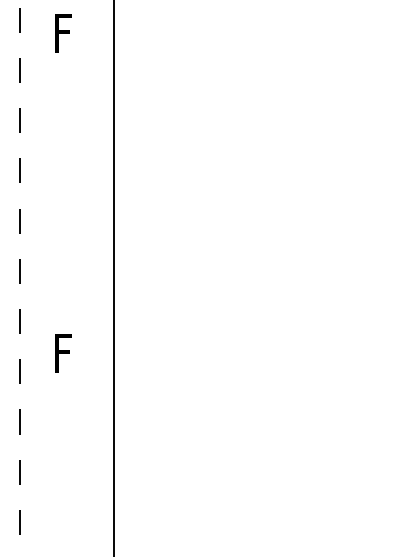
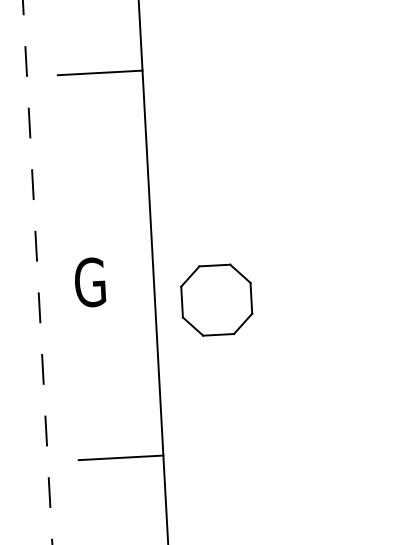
line: (79, 183) -> (100, 72), added
text: (61, 353) -> (89, 282), F -> G
part: (164, 373) -> (216, 300), added
line: (79, 497) -> (120, 458), added

